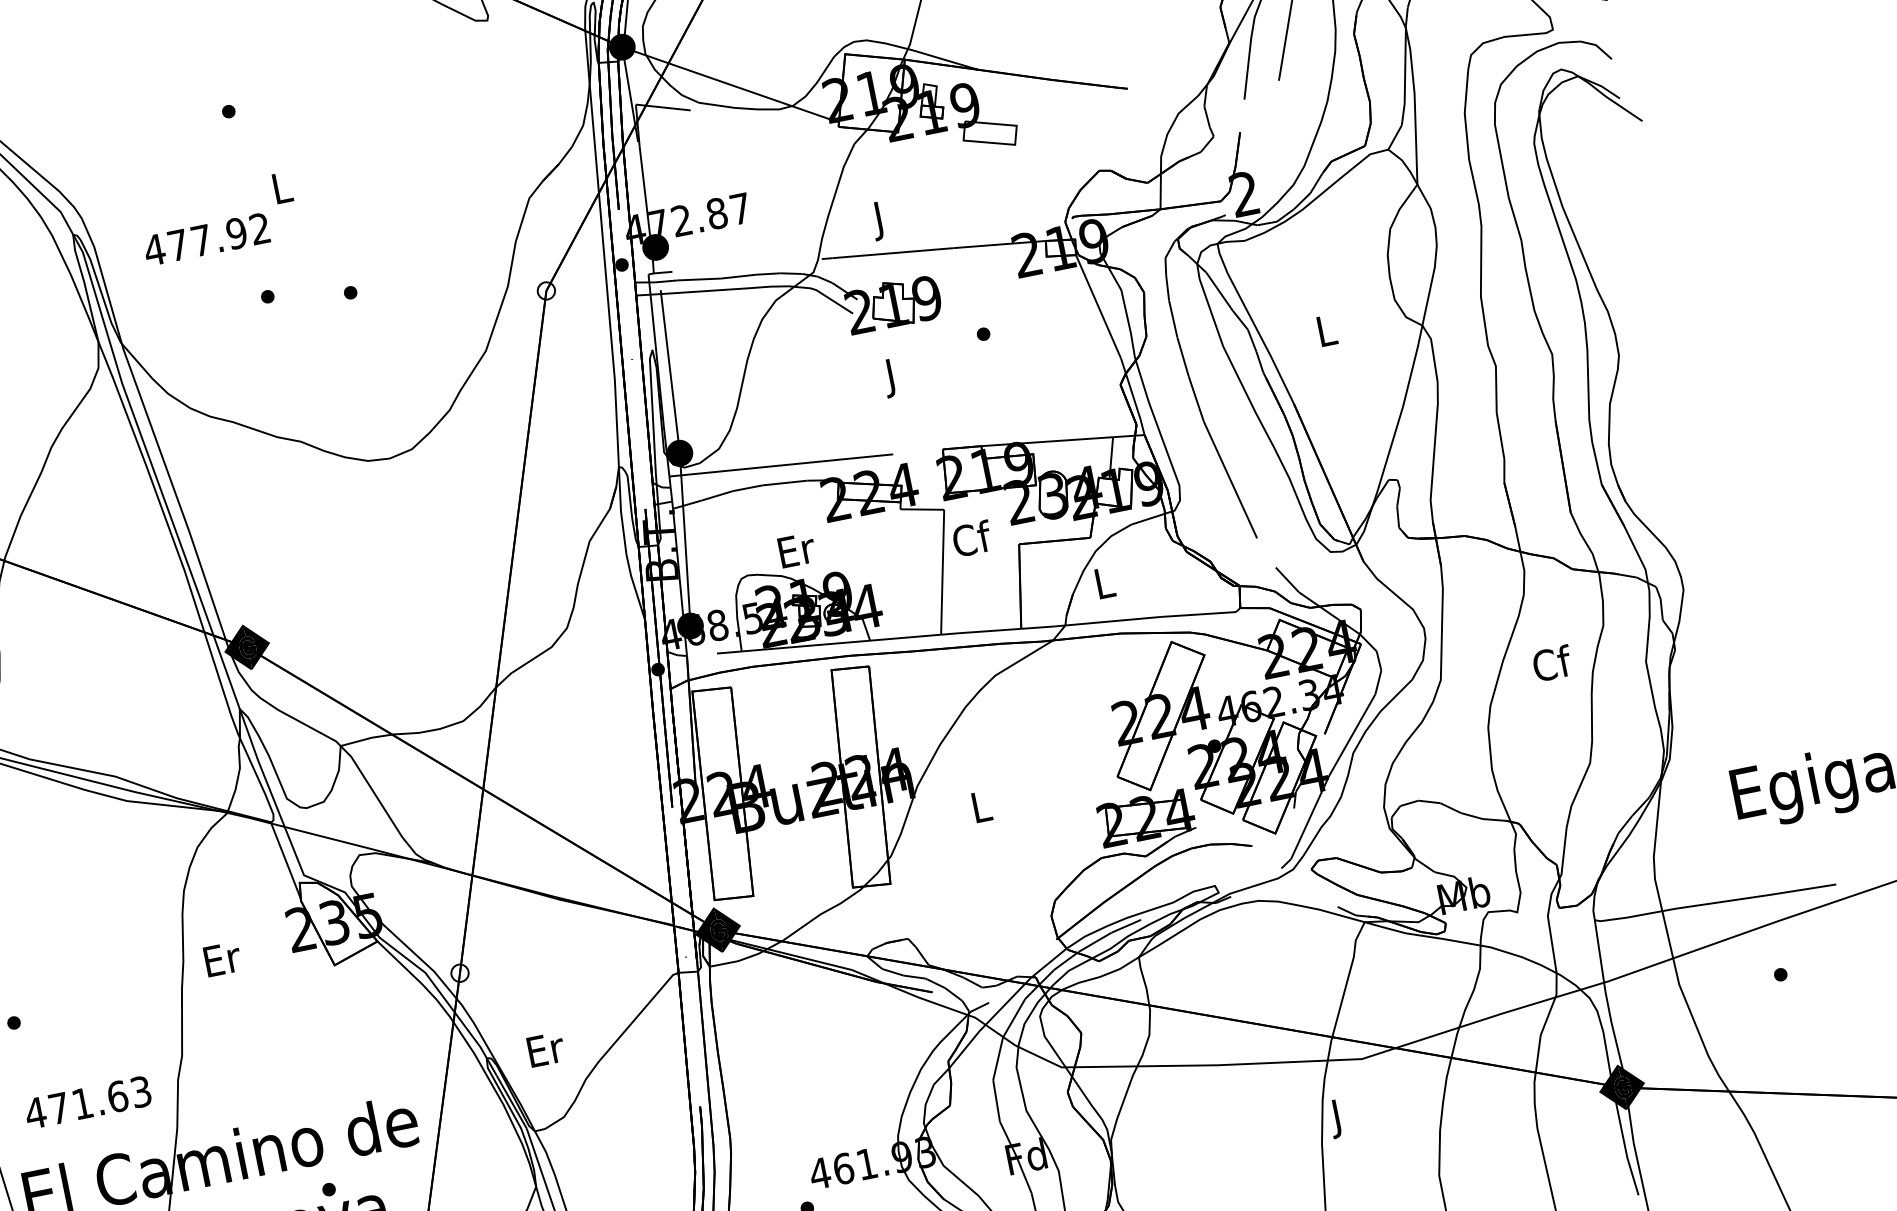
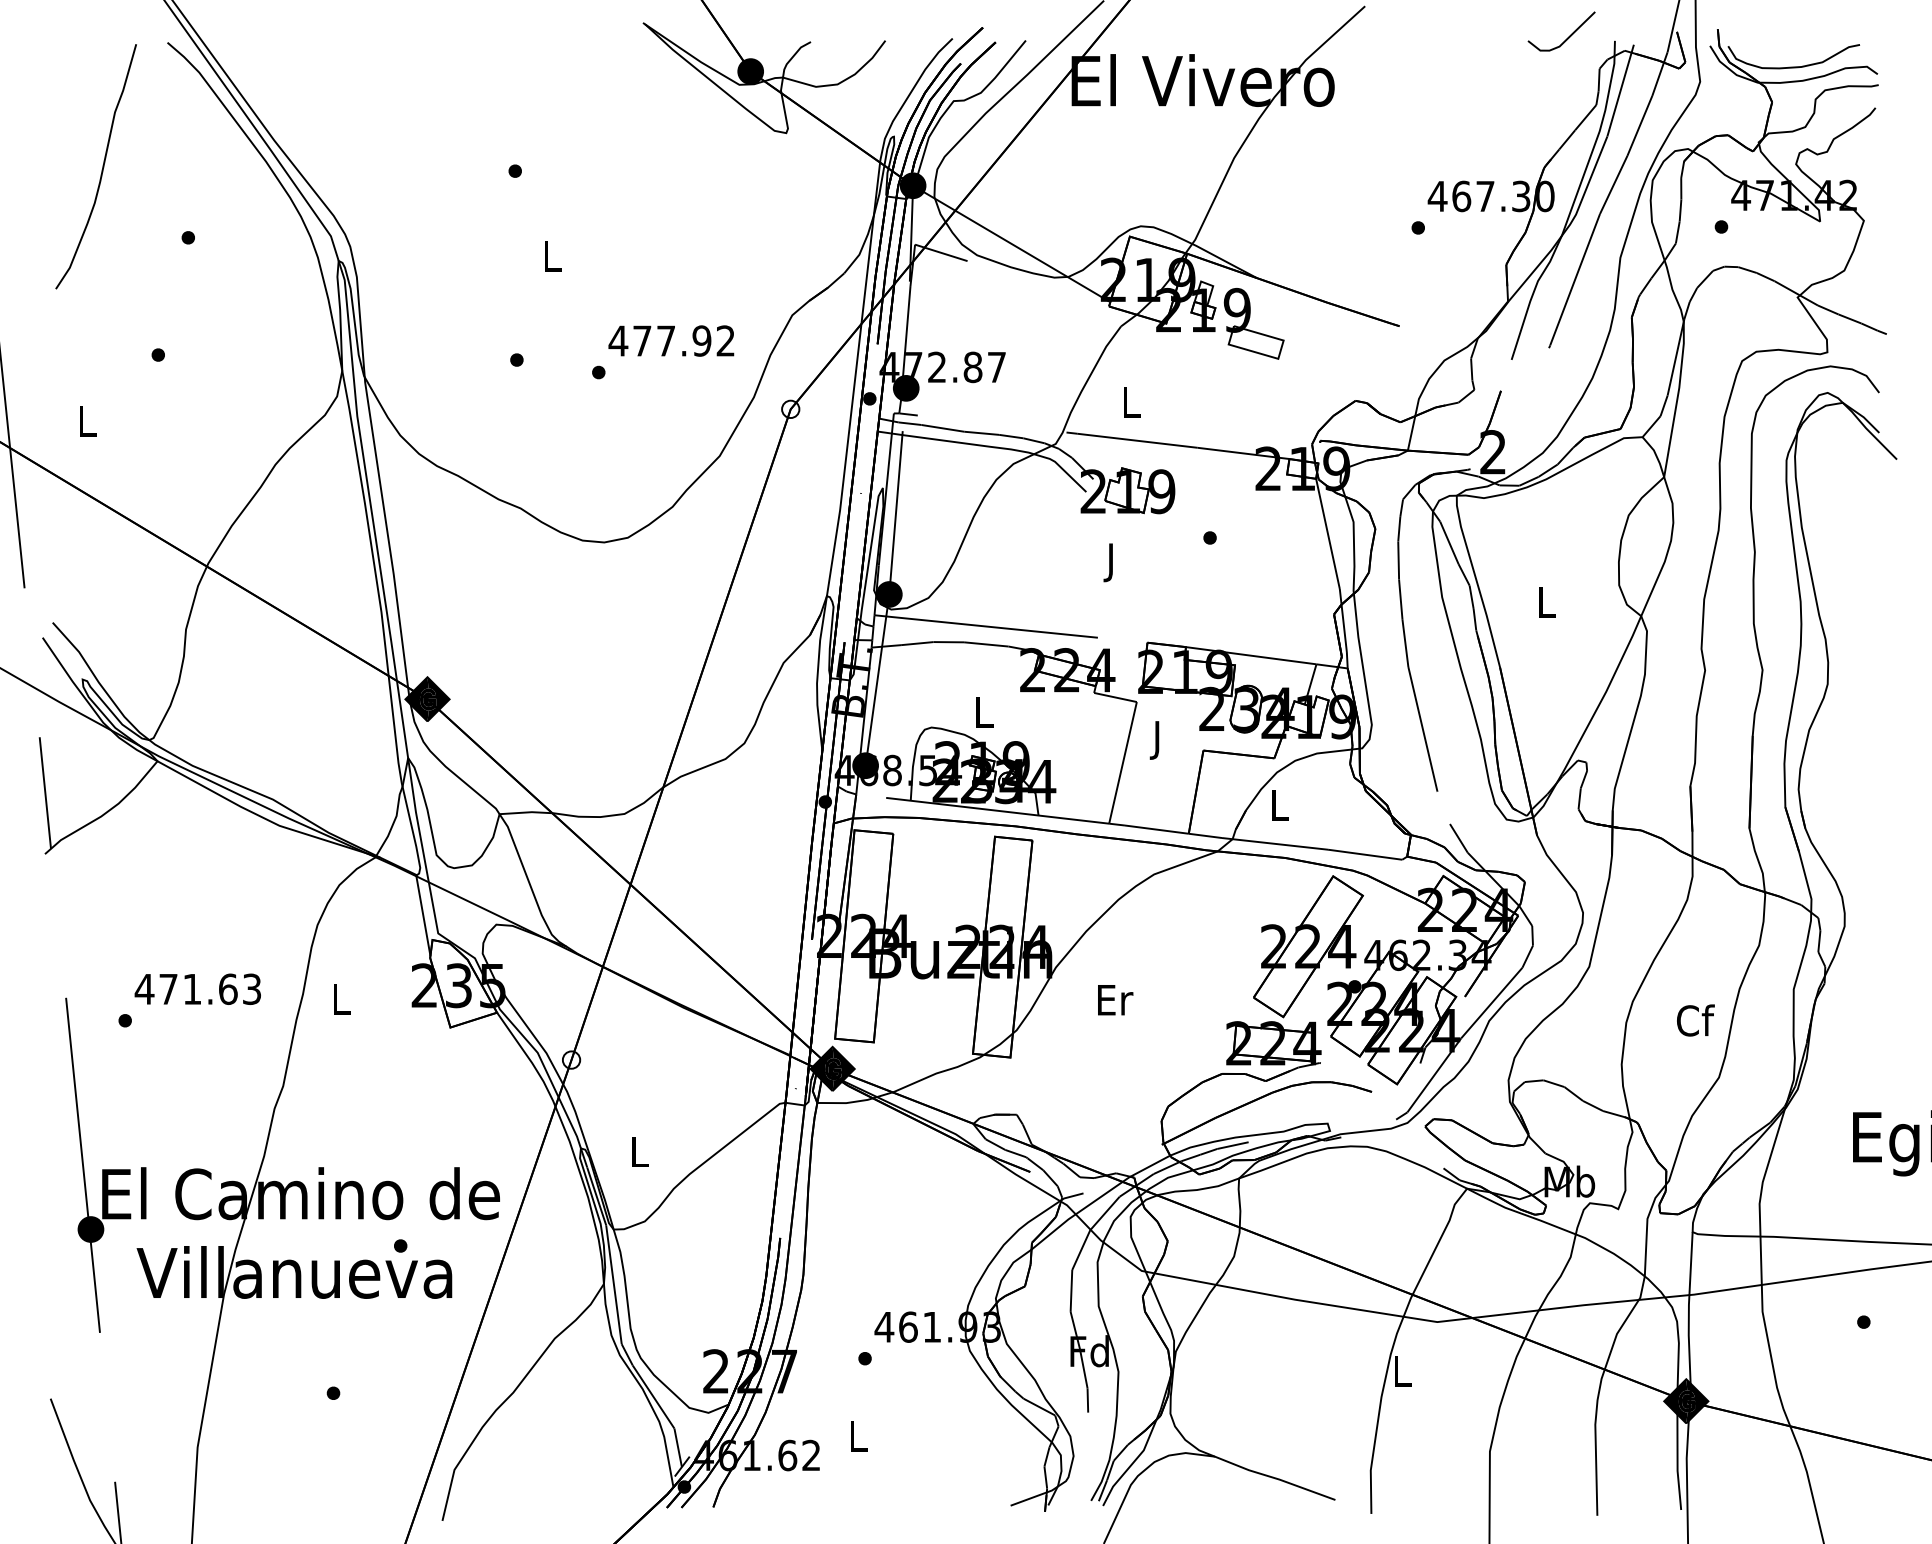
text: (880, 220) -> (1131, 406), J -> L
text: (206, 239) -> (671, 340), moved
text: (972, 542) -> (1158, 739), Cf -> J
text: (796, 550) -> (984, 712), Er -> L
text: (1552, 663) -> (1695, 1020), moved
text: (982, 807) -> (1115, 1000), L -> Er
text: (222, 959) -> (341, 999), Er -> L
text: (545, 1049) -> (640, 1151), Er -> L
text: (87, 1101) -> (197, 988), moved
text: (1338, 1118) -> (1402, 1375), J -> L

